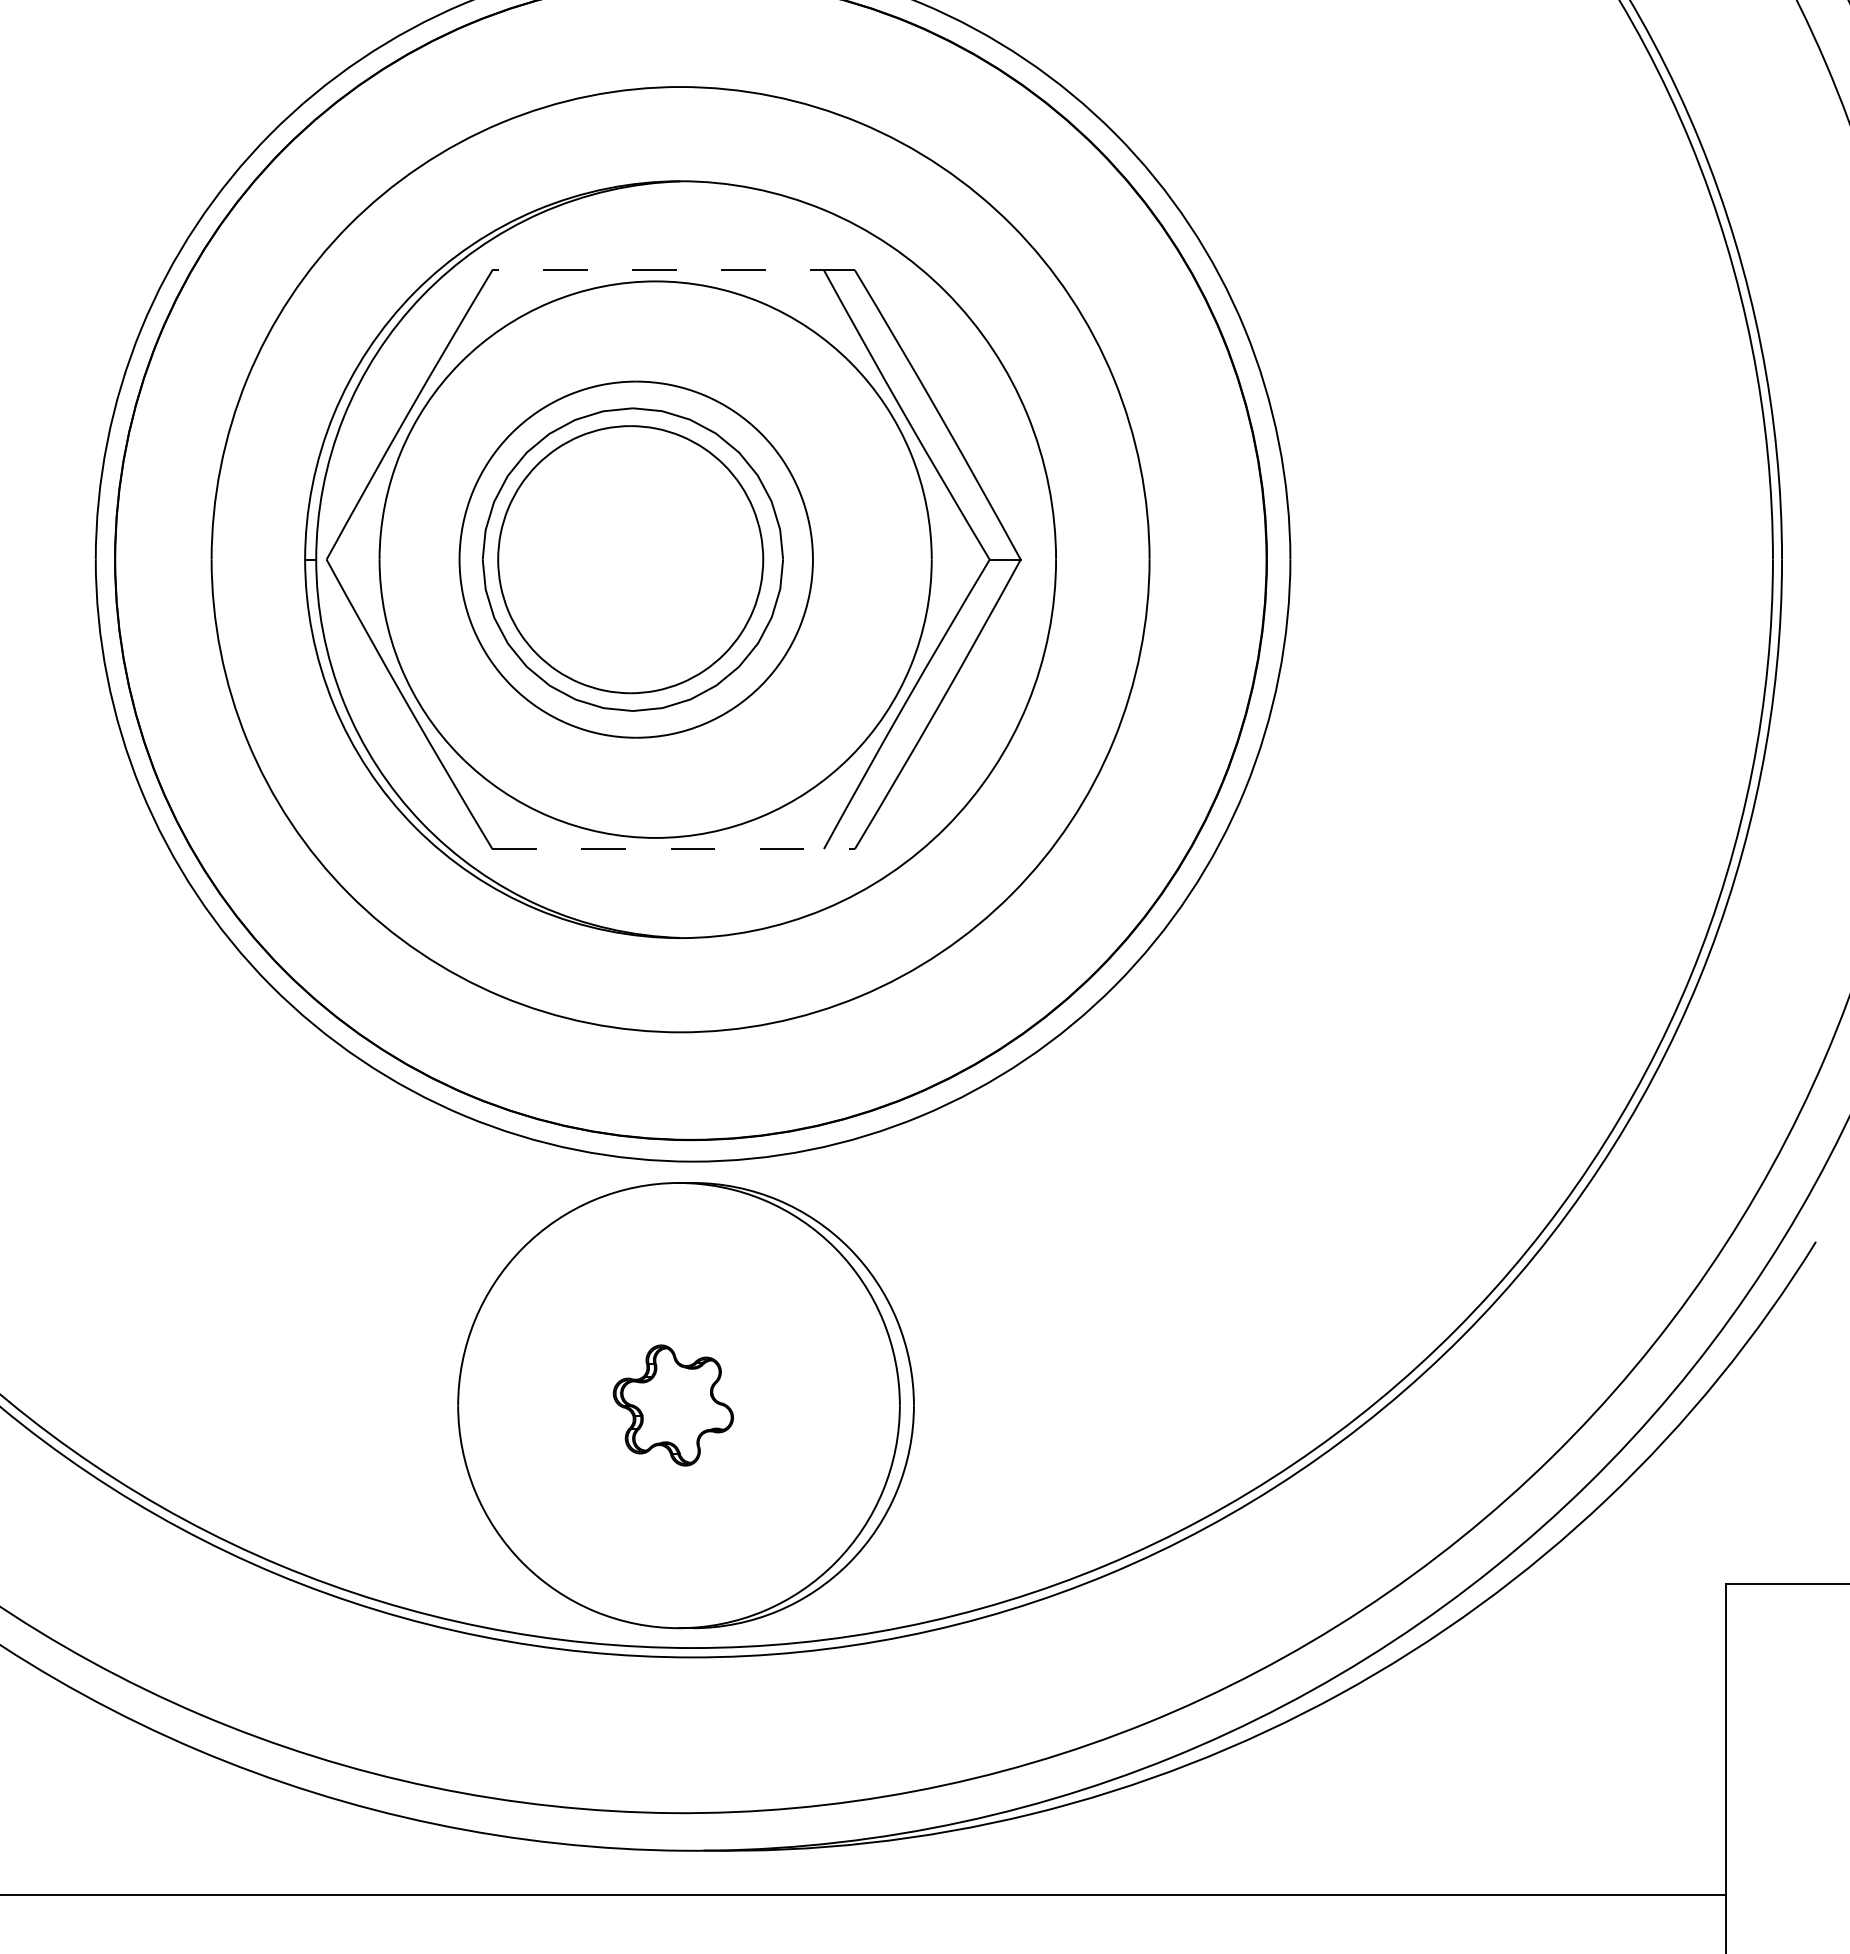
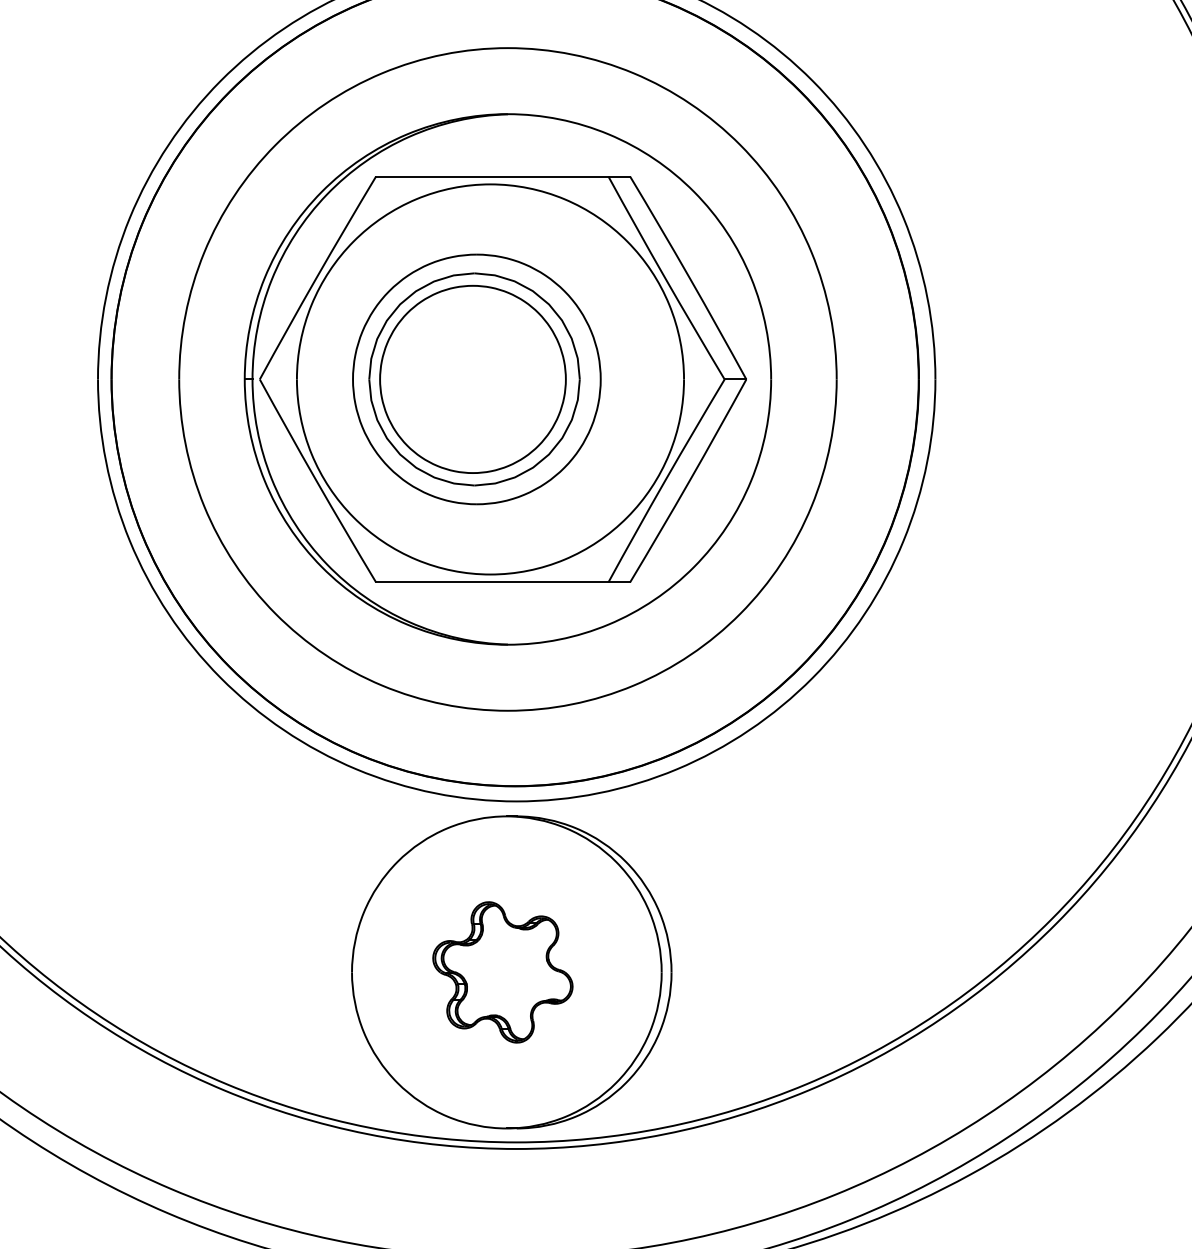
line: (673, 270) -> (502, 176), dashed -> solid
line: (674, 849) -> (503, 582), dashed -> solid
part: (673, 1405) -> (502, 972), size x1.67

